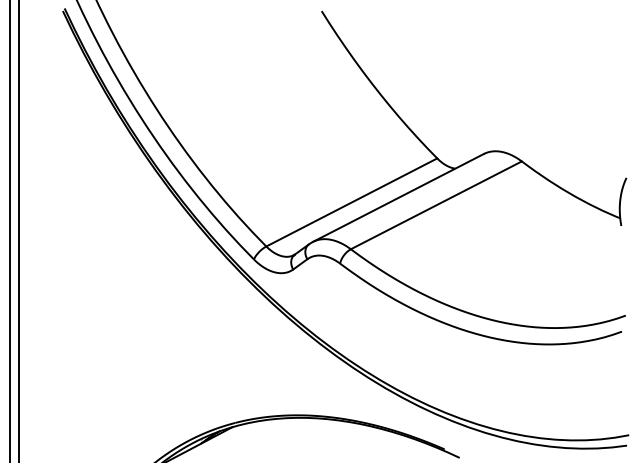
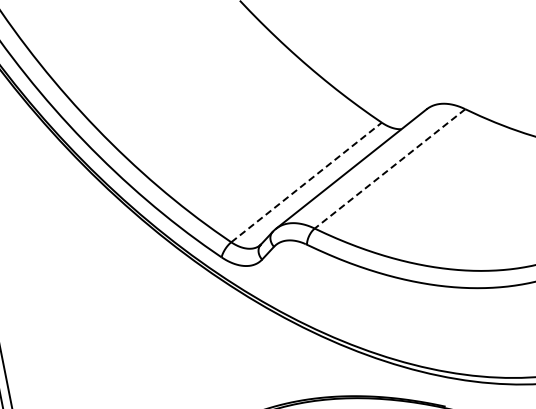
line: (352, 202) -> (307, 182), solid -> dashed
line: (435, 205) -> (389, 169), solid -> dashed

